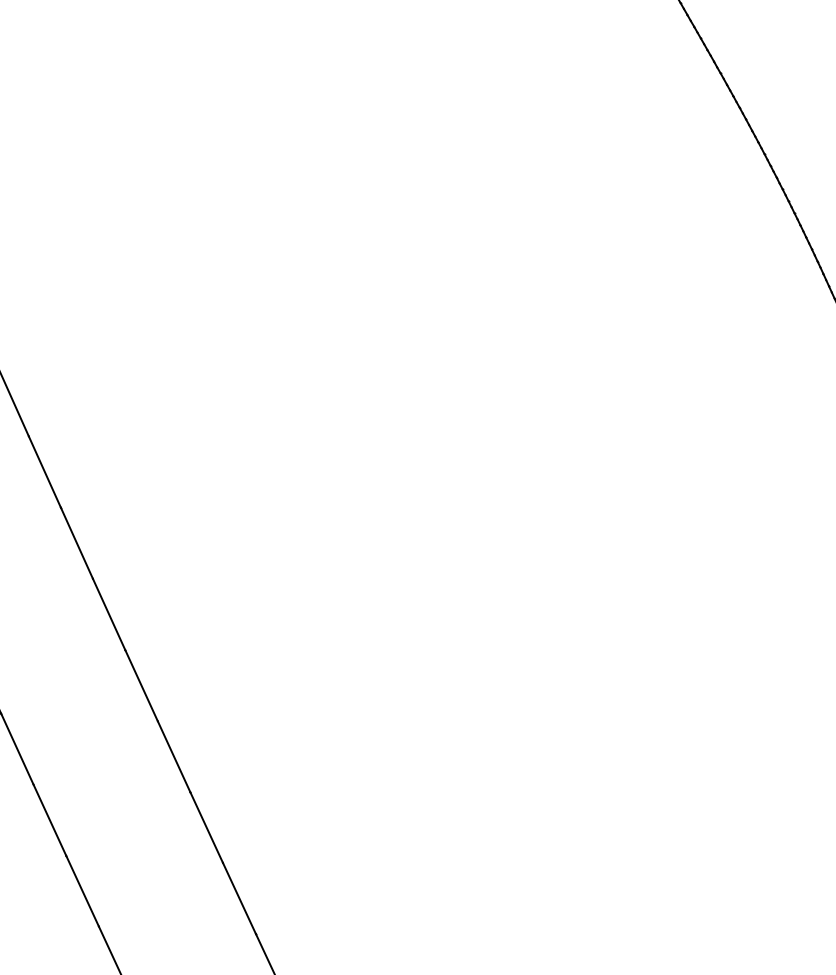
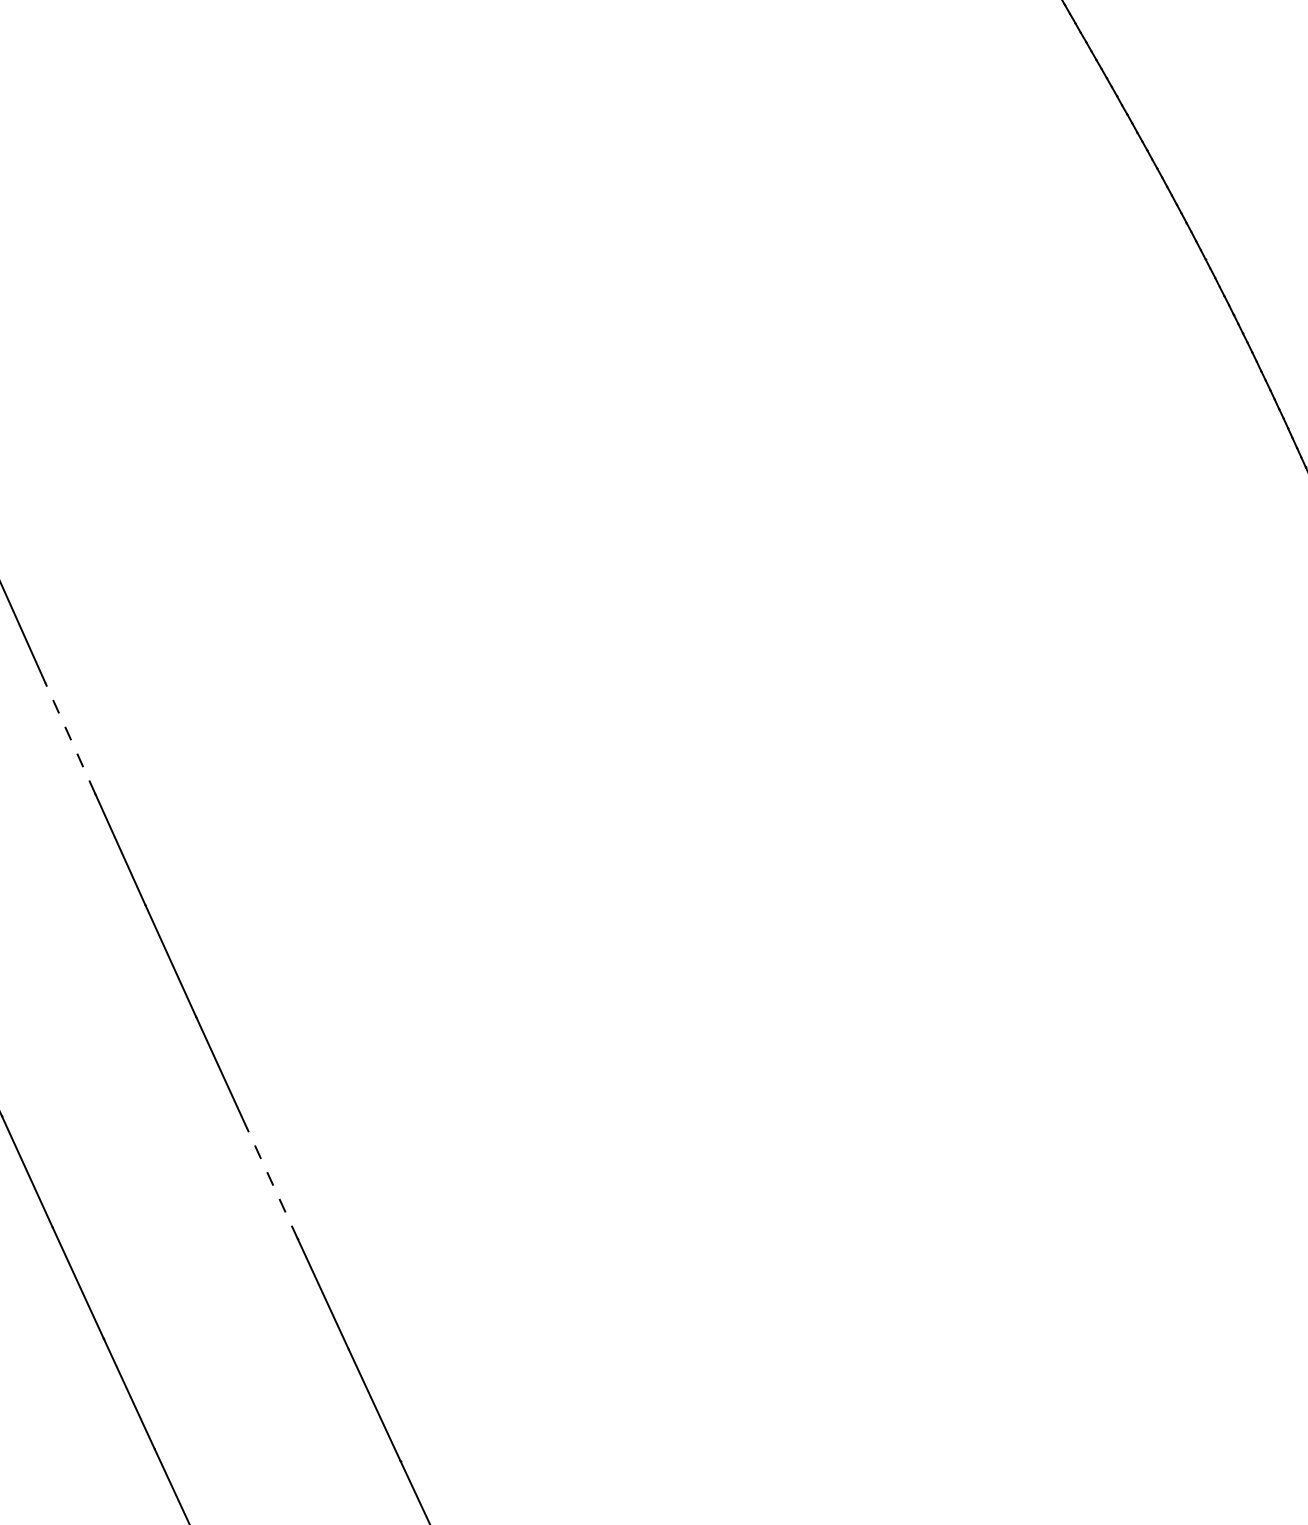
line: (44, 471) -> (69, 737), solid -> dashed
line: (173, 756) -> (271, 1183), solid -> dashed

